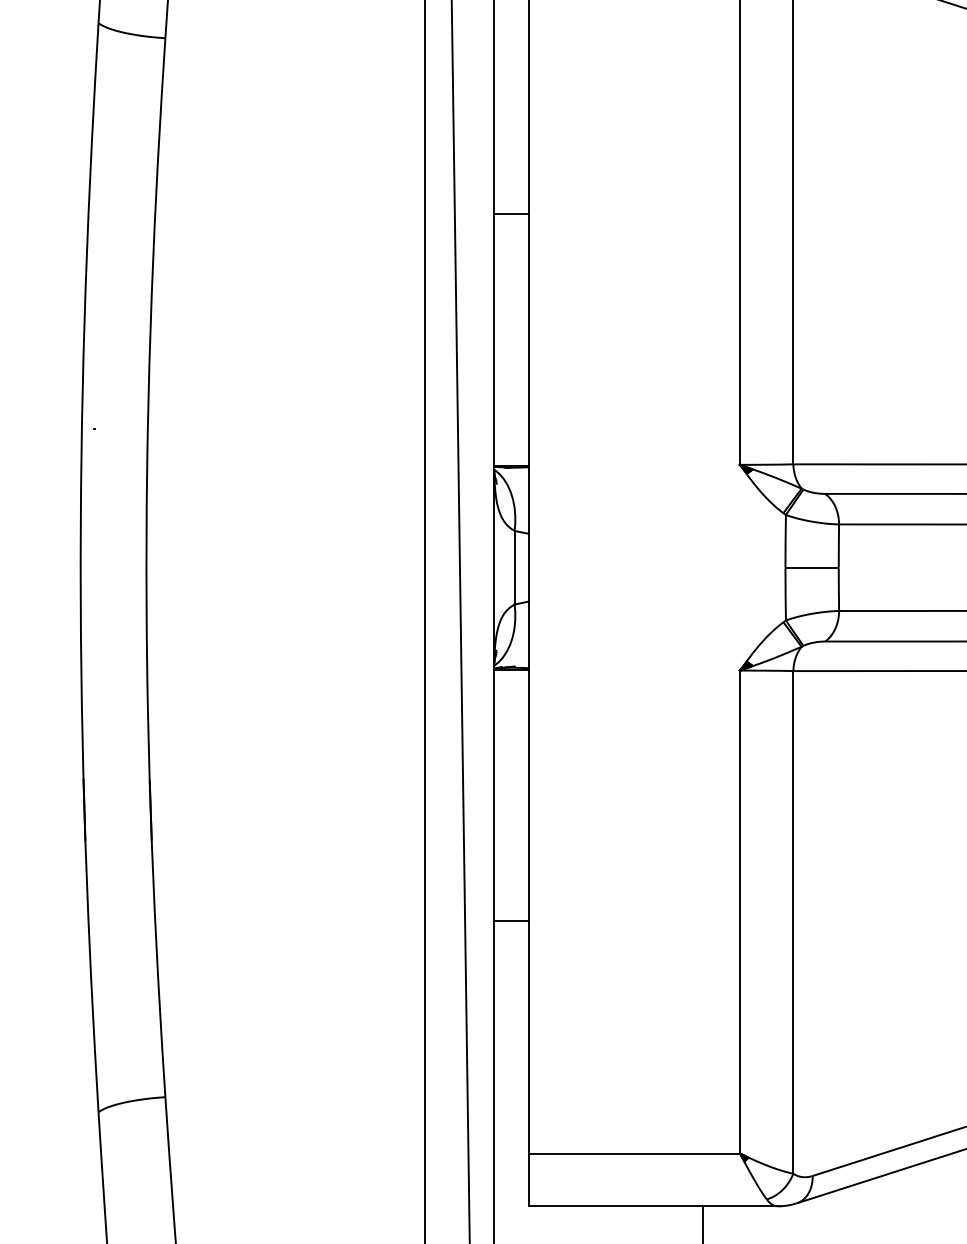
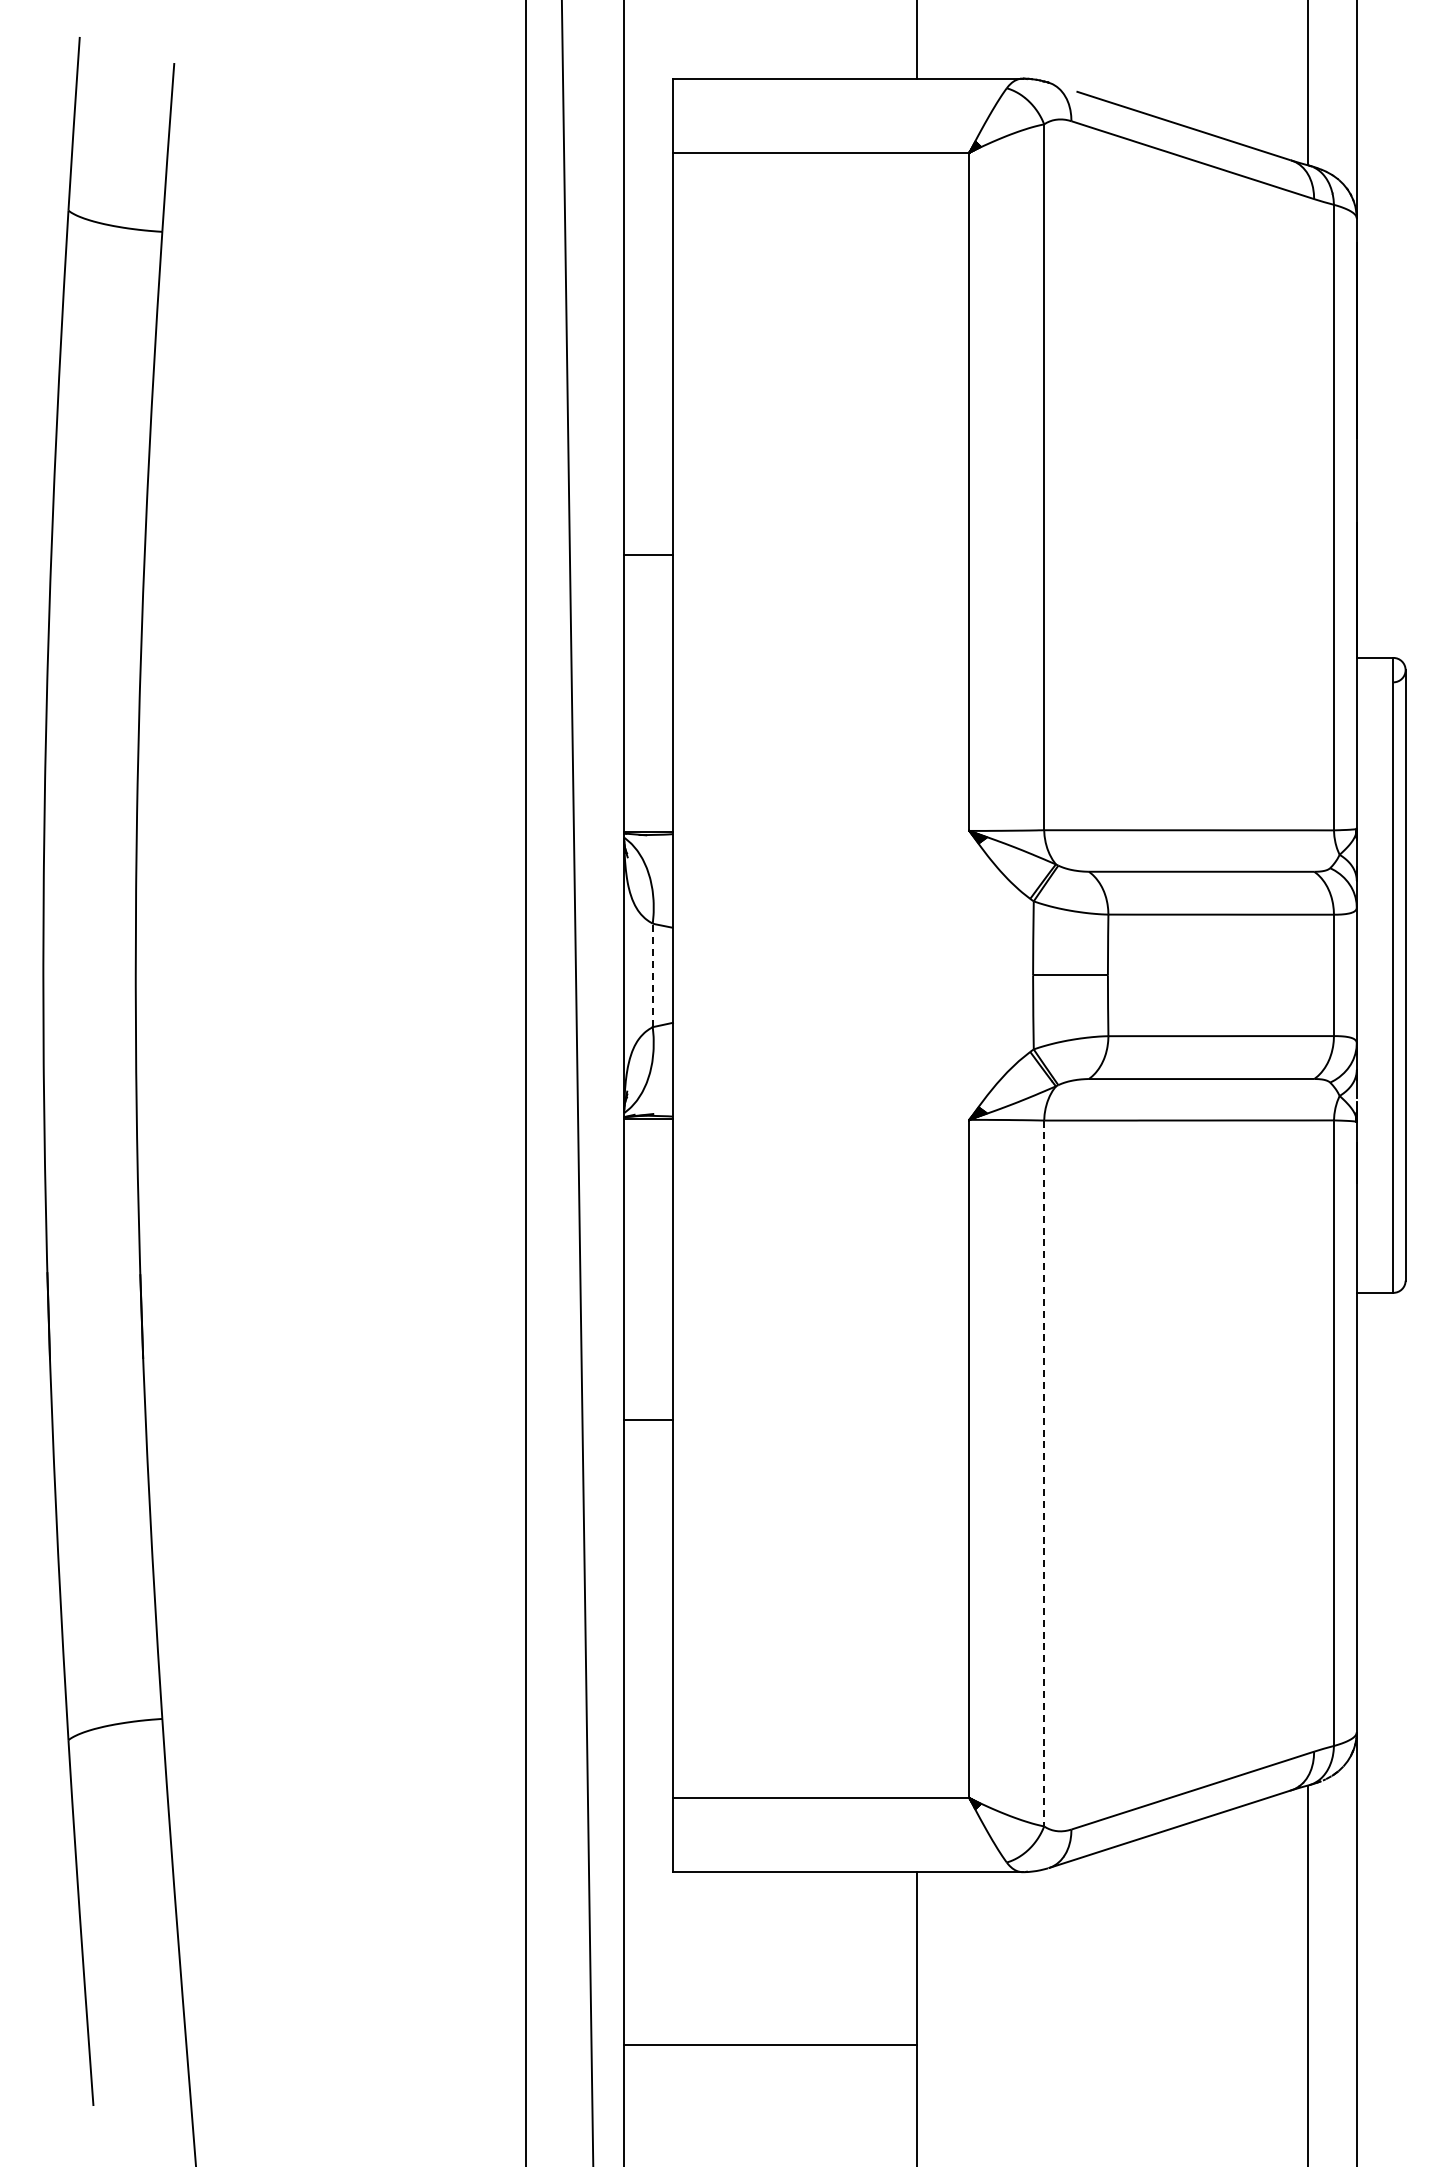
line: (511, 214) -> (648, 555), moved
line: (514, 567) -> (652, 975), solid -> dashed
line: (511, 920) -> (648, 1420), moved
line: (793, 922) -> (1044, 1473), solid -> dashed

